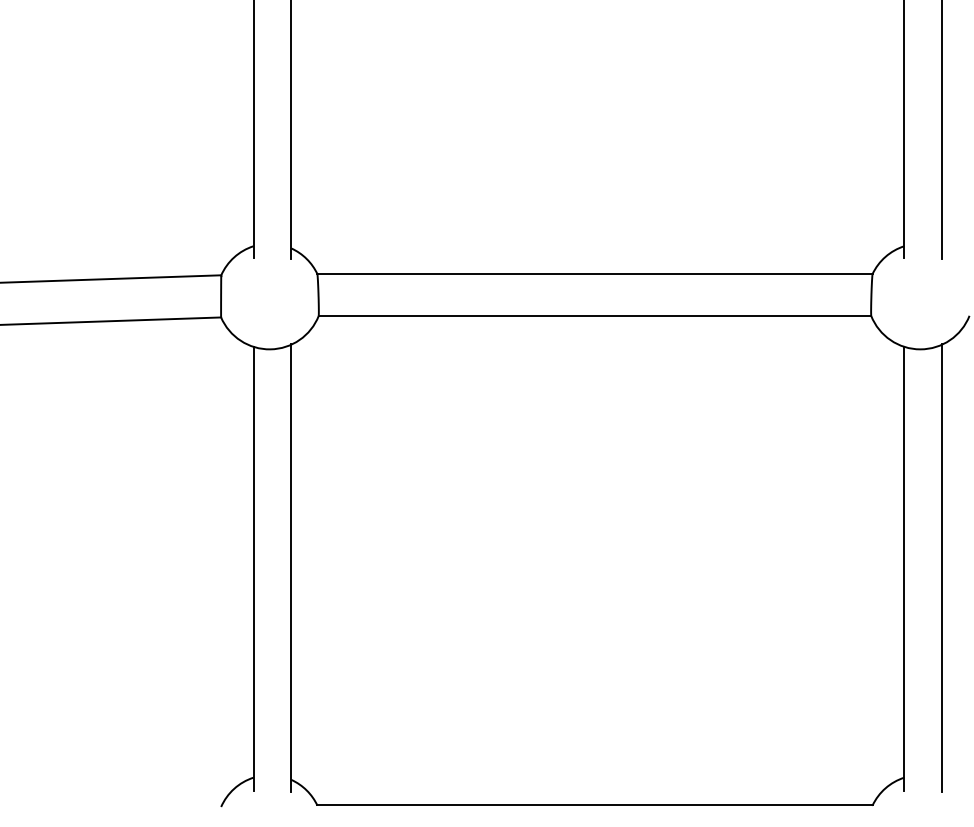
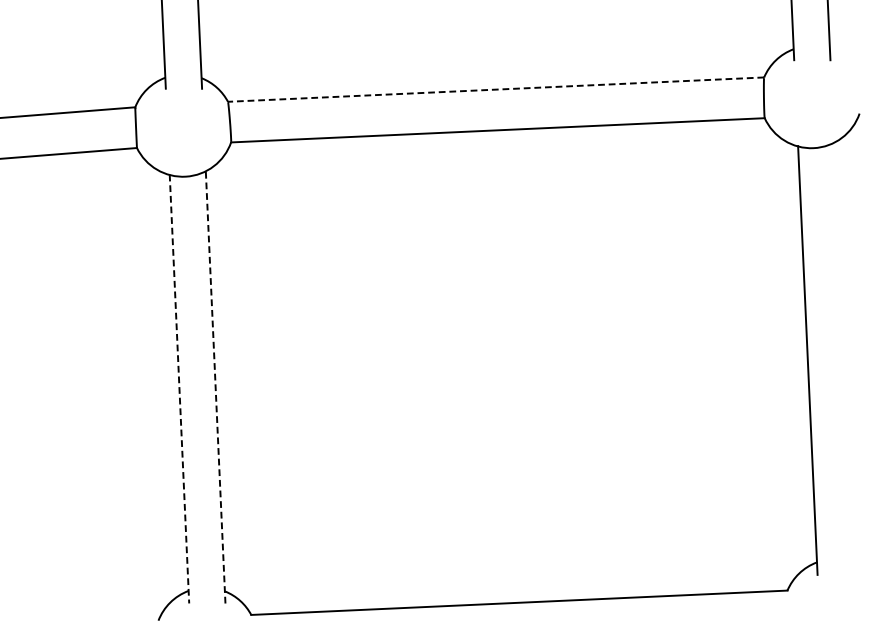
line: (594, 273) -> (495, 89), solid -> dashed
line: (291, 568) -> (215, 387), solid -> dashed
line: (941, 568) -> (843, 358), removed
line: (253, 569) -> (179, 389), solid -> dashed

